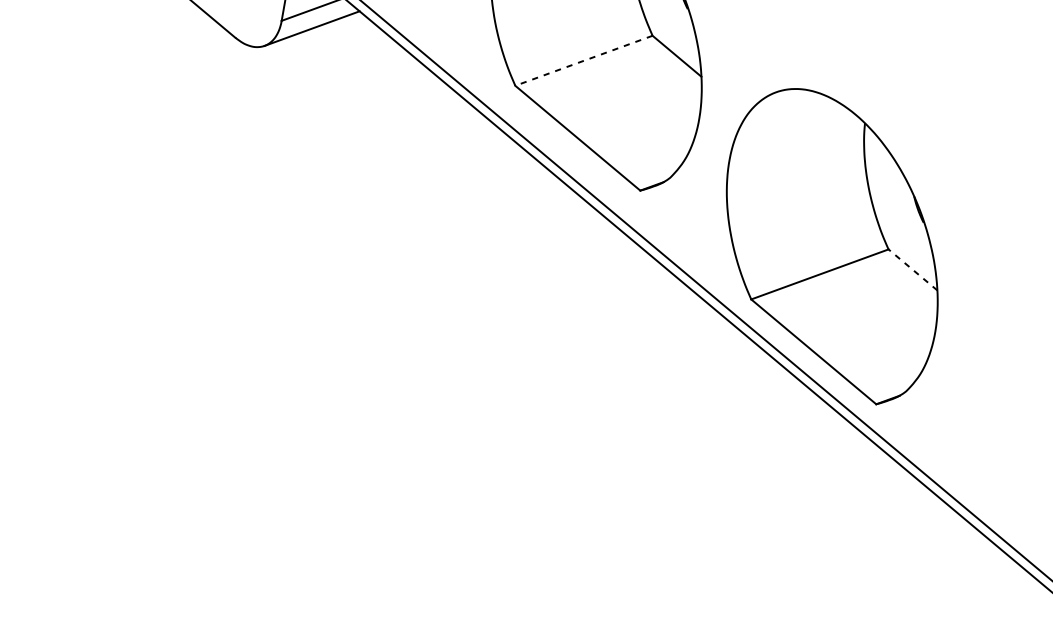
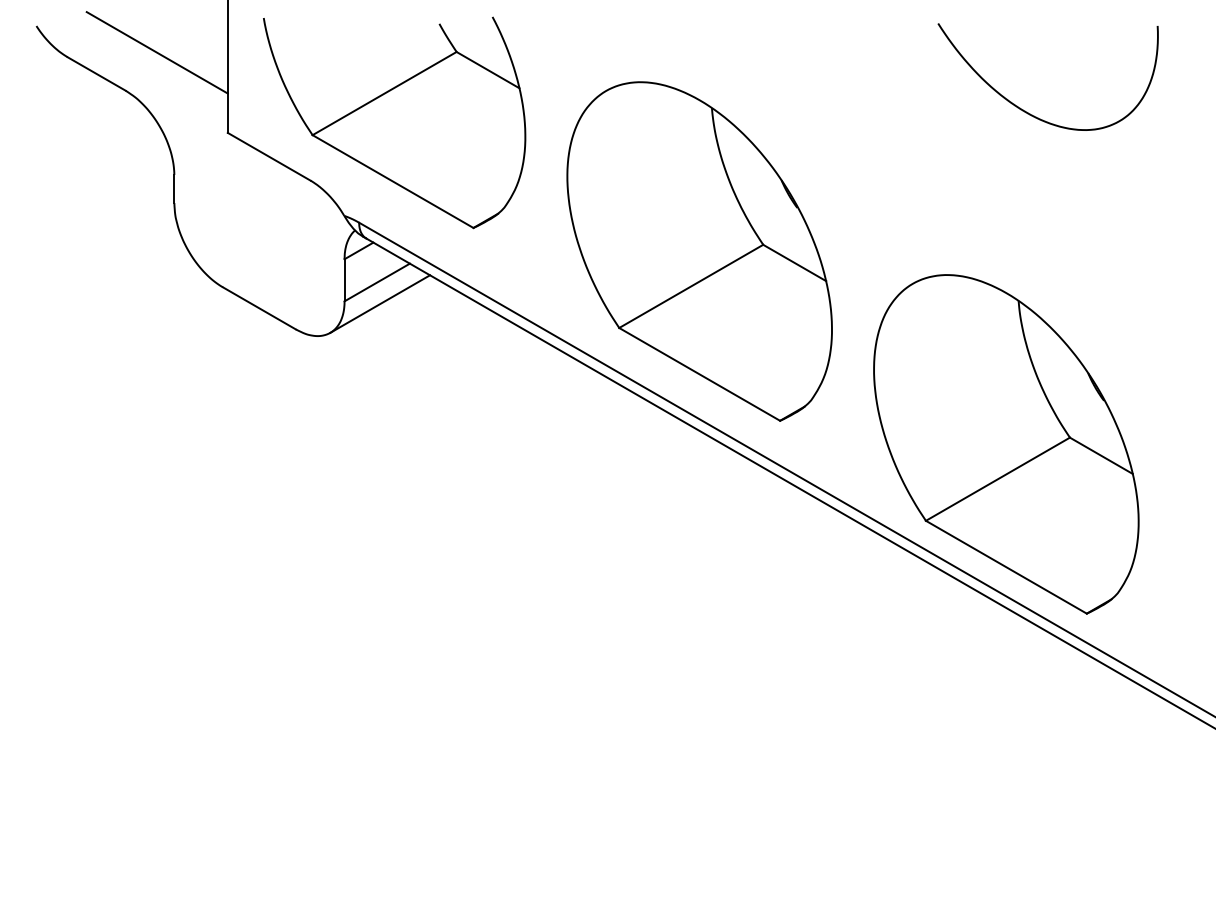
line: (583, 60) -> (690, 286), dashed -> solid
line: (912, 269) -> (1100, 455), dashed -> solid

